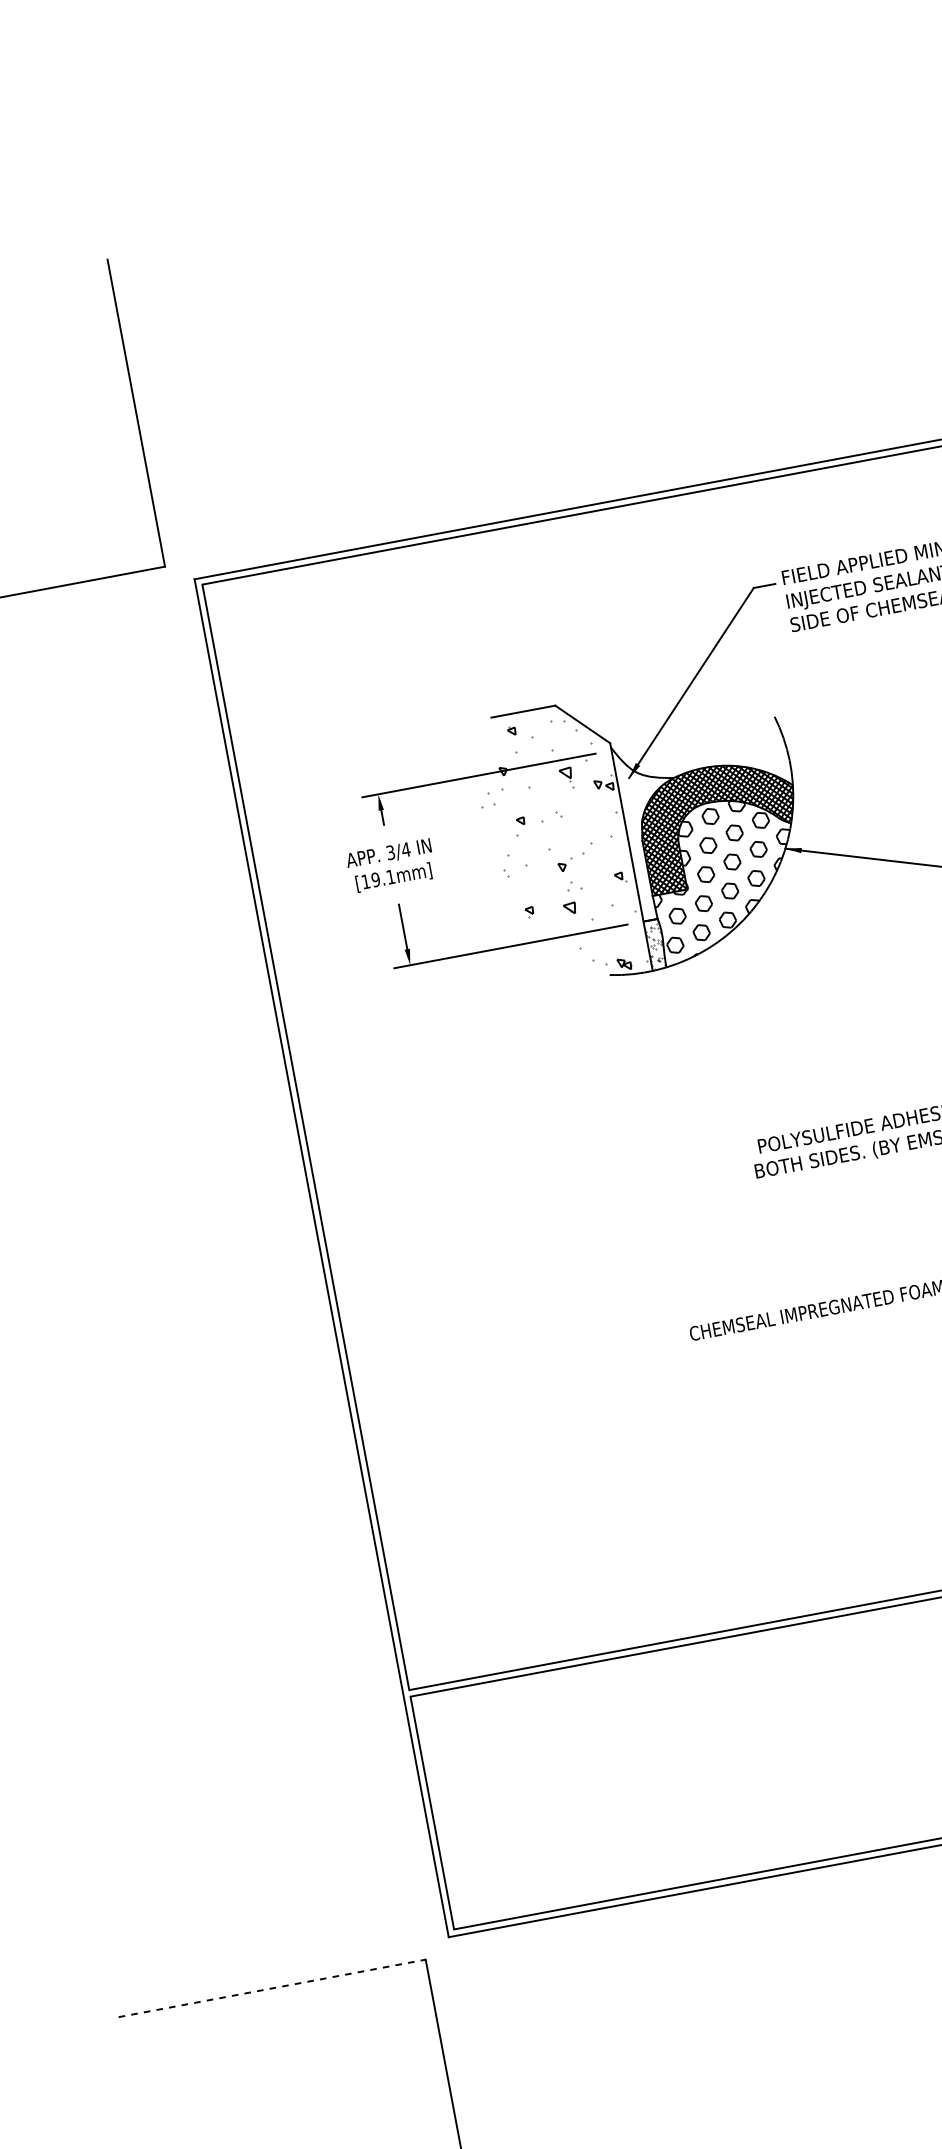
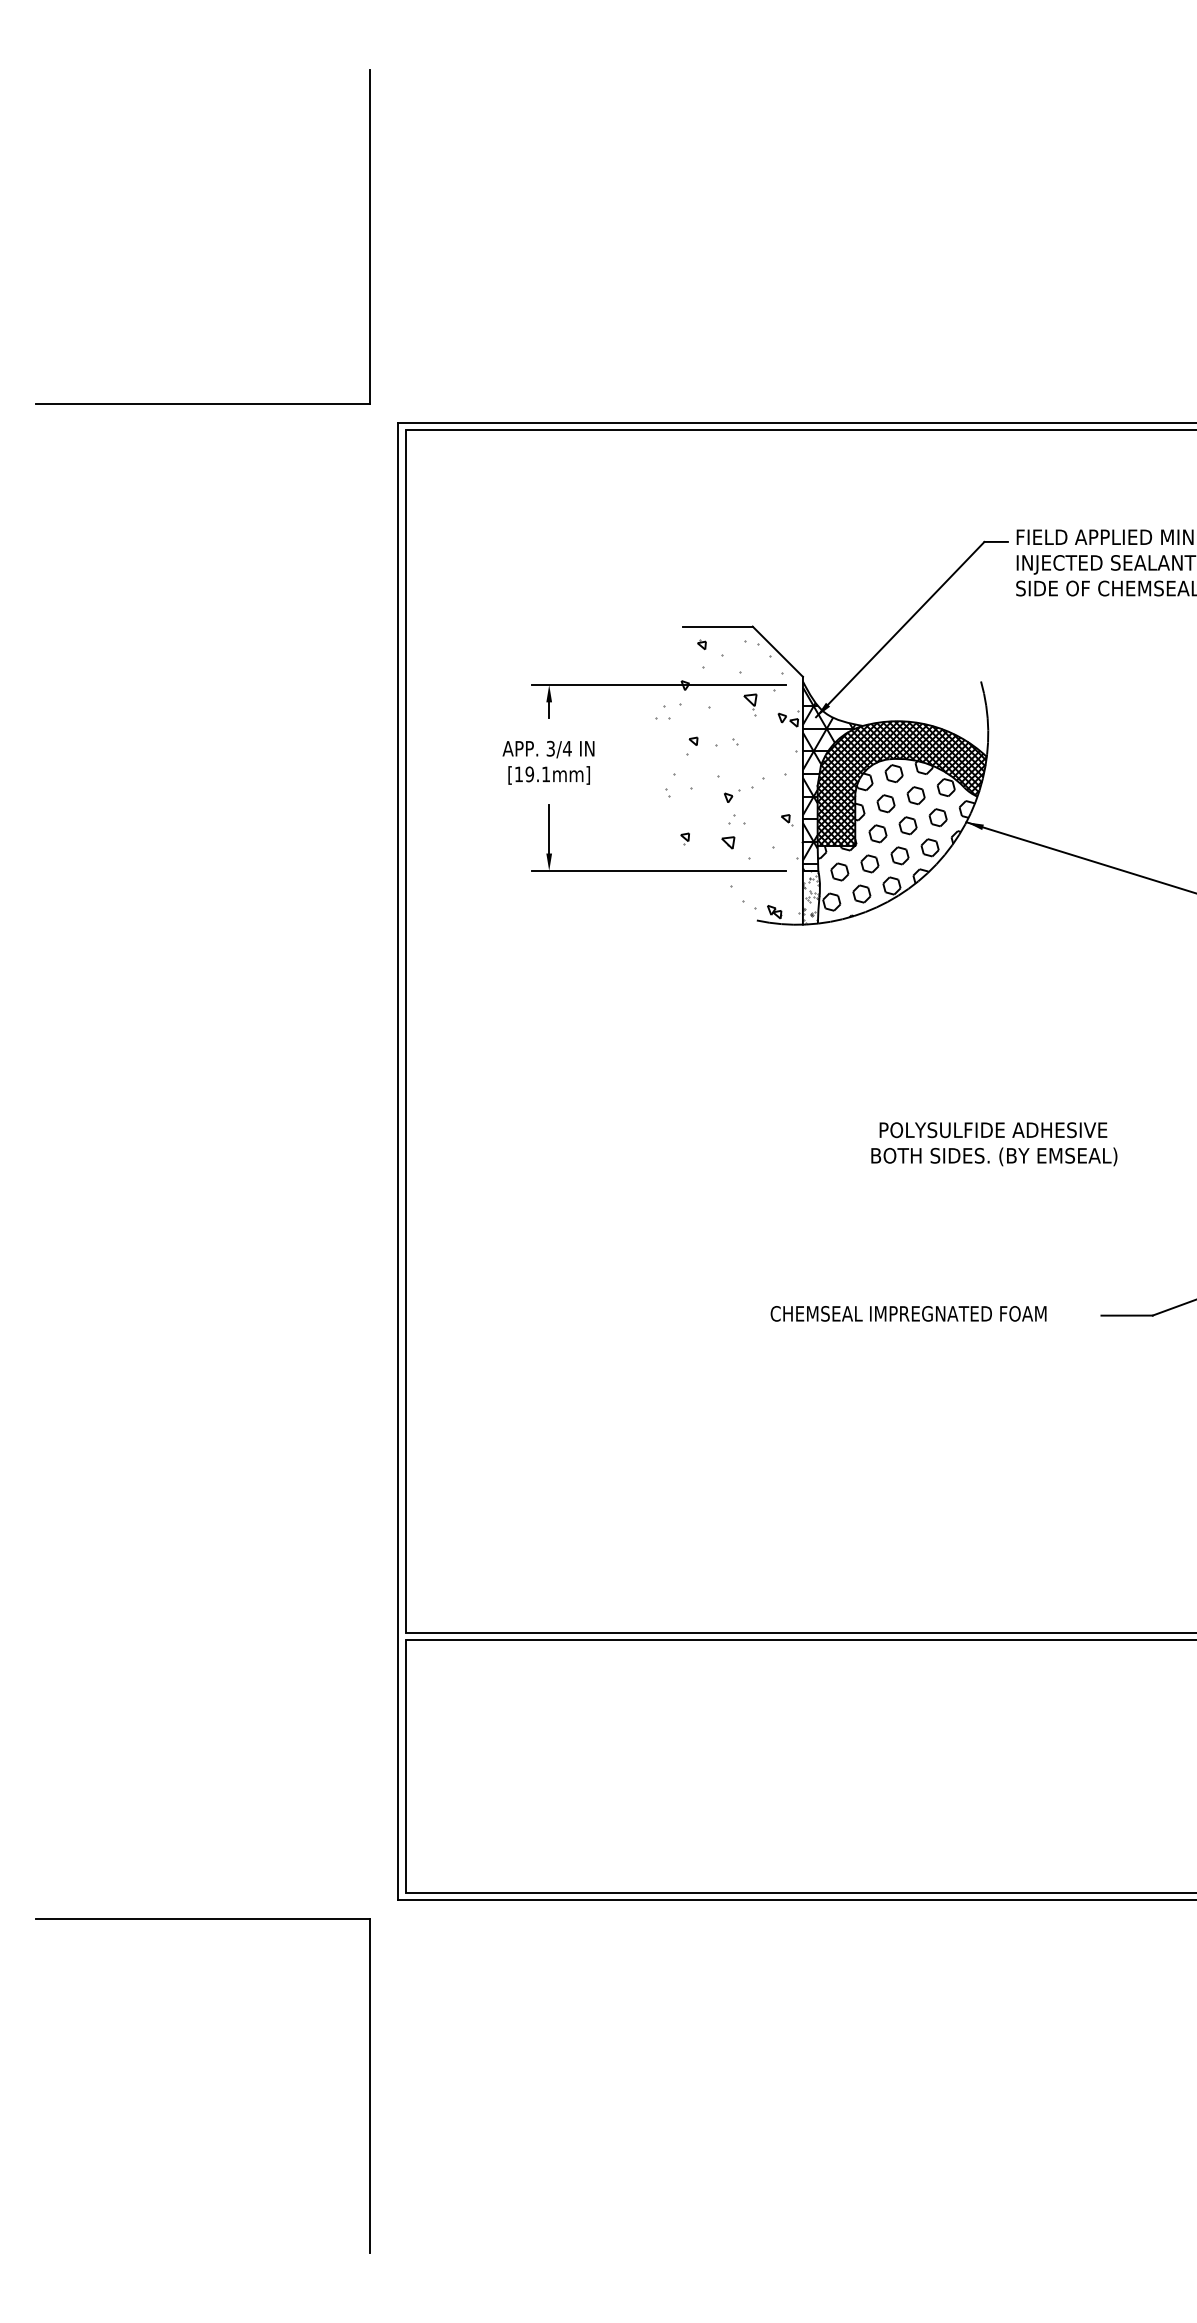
hatch: (650, 830) -> (828, 776), added
line: (272, 1988) -> (203, 1919), dashed -> solid

